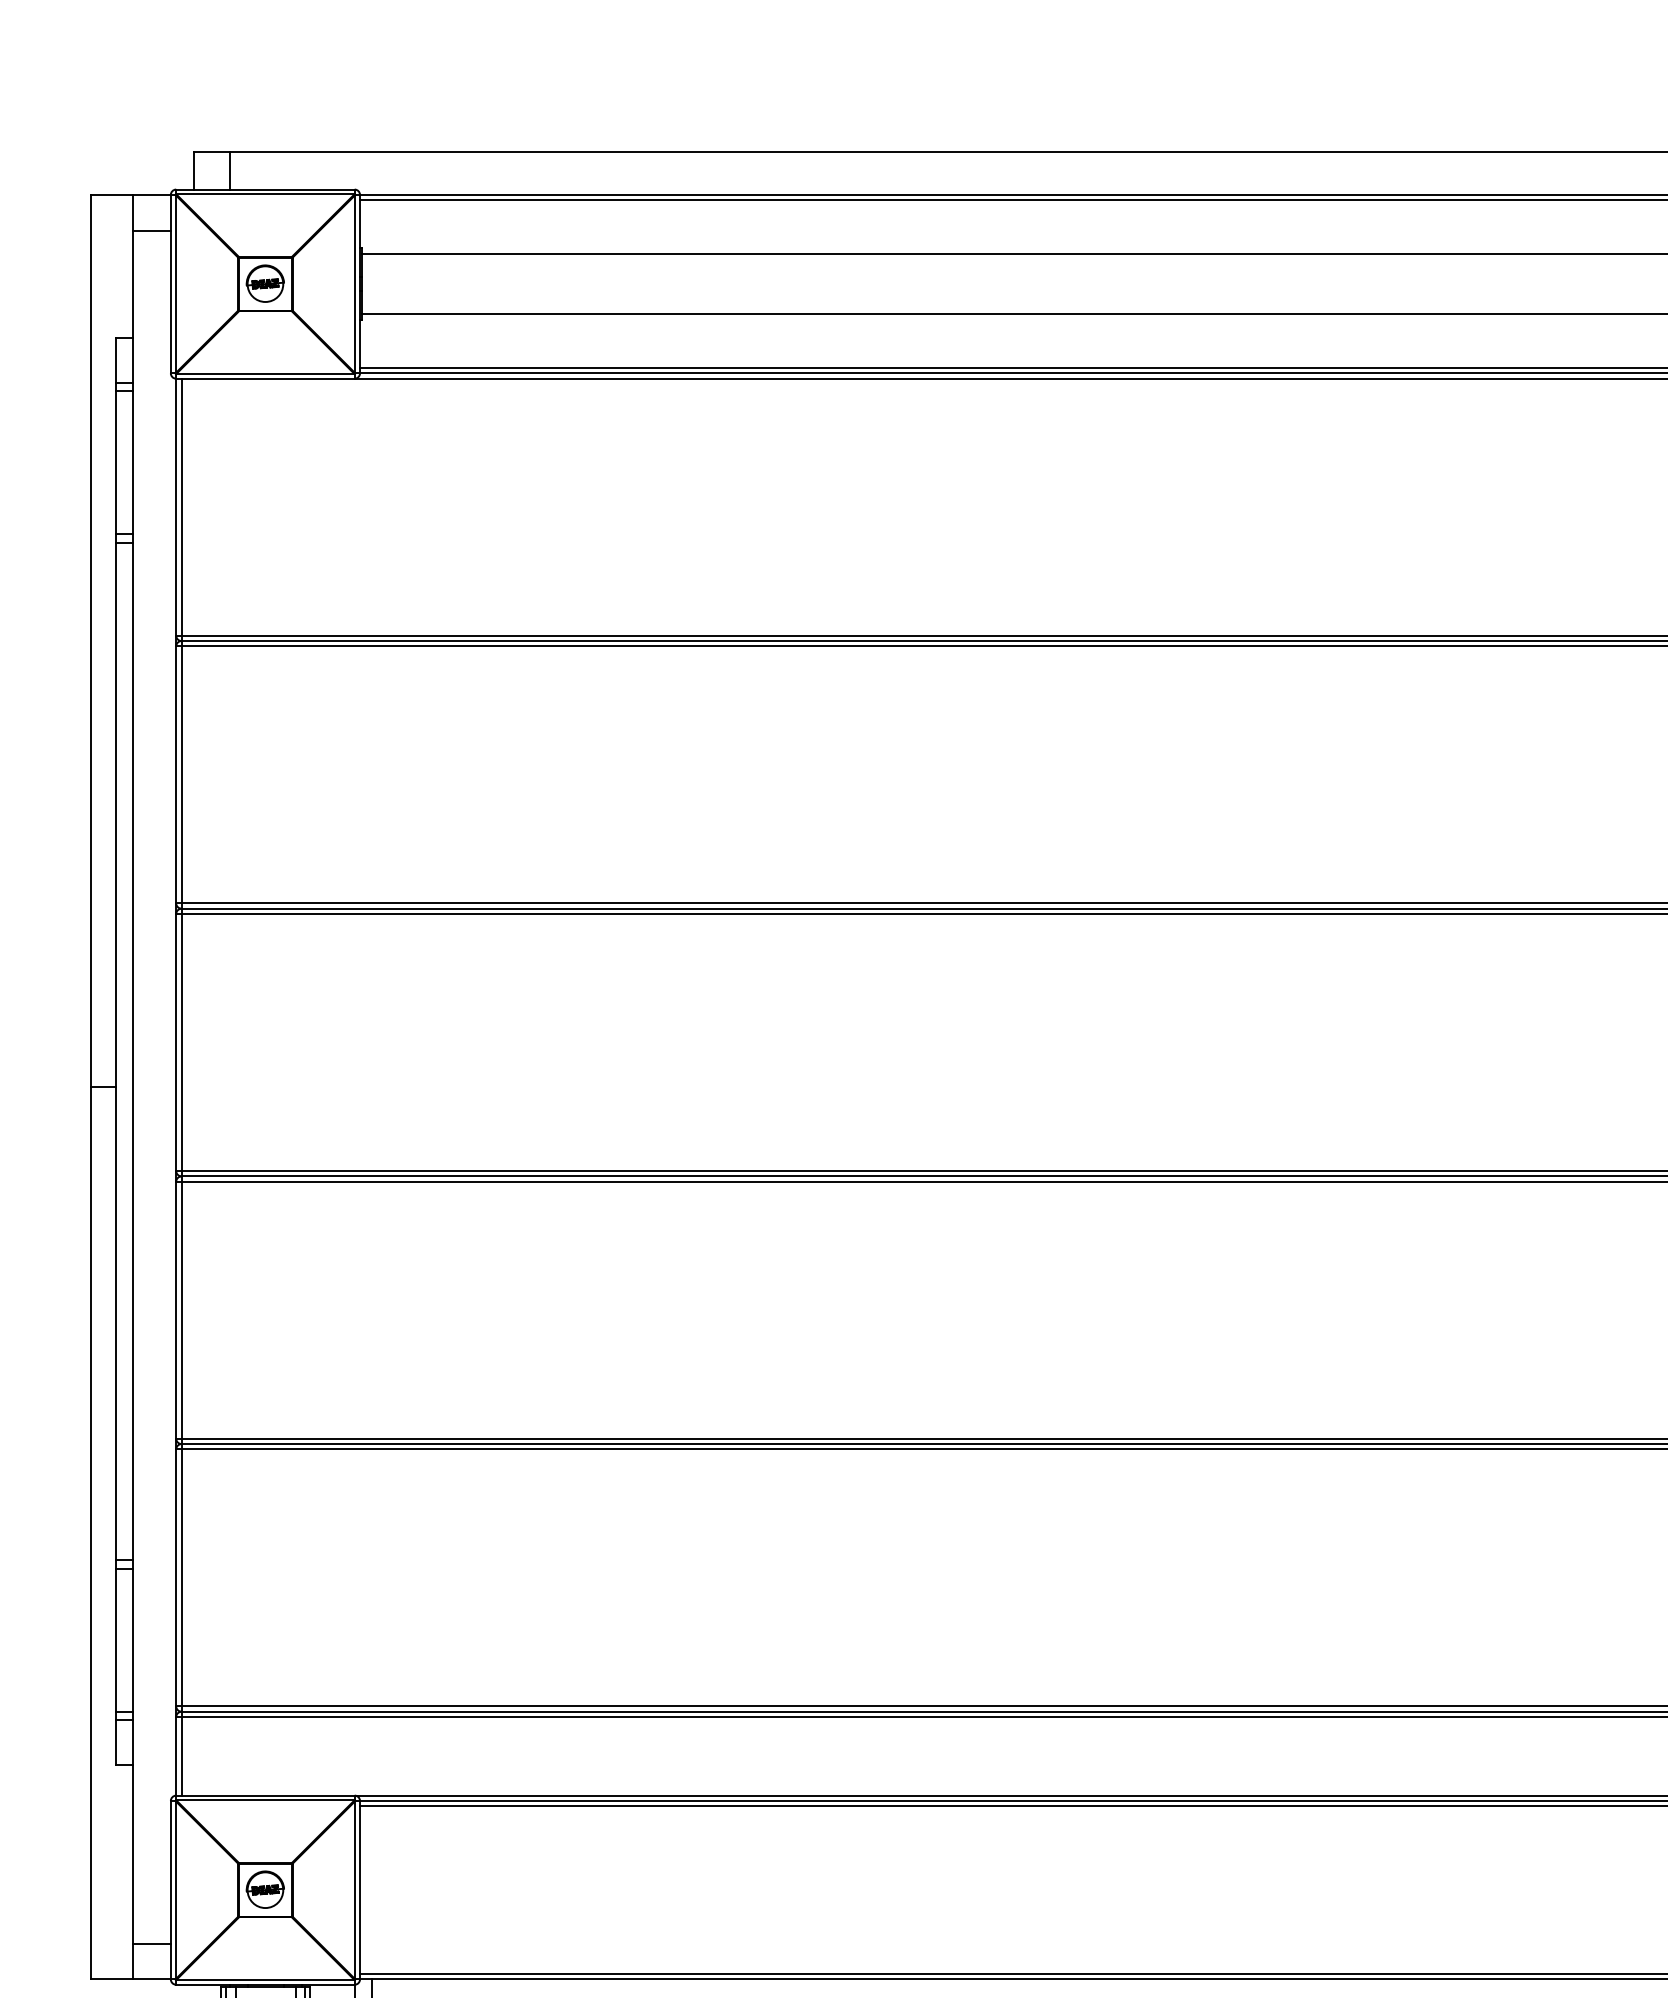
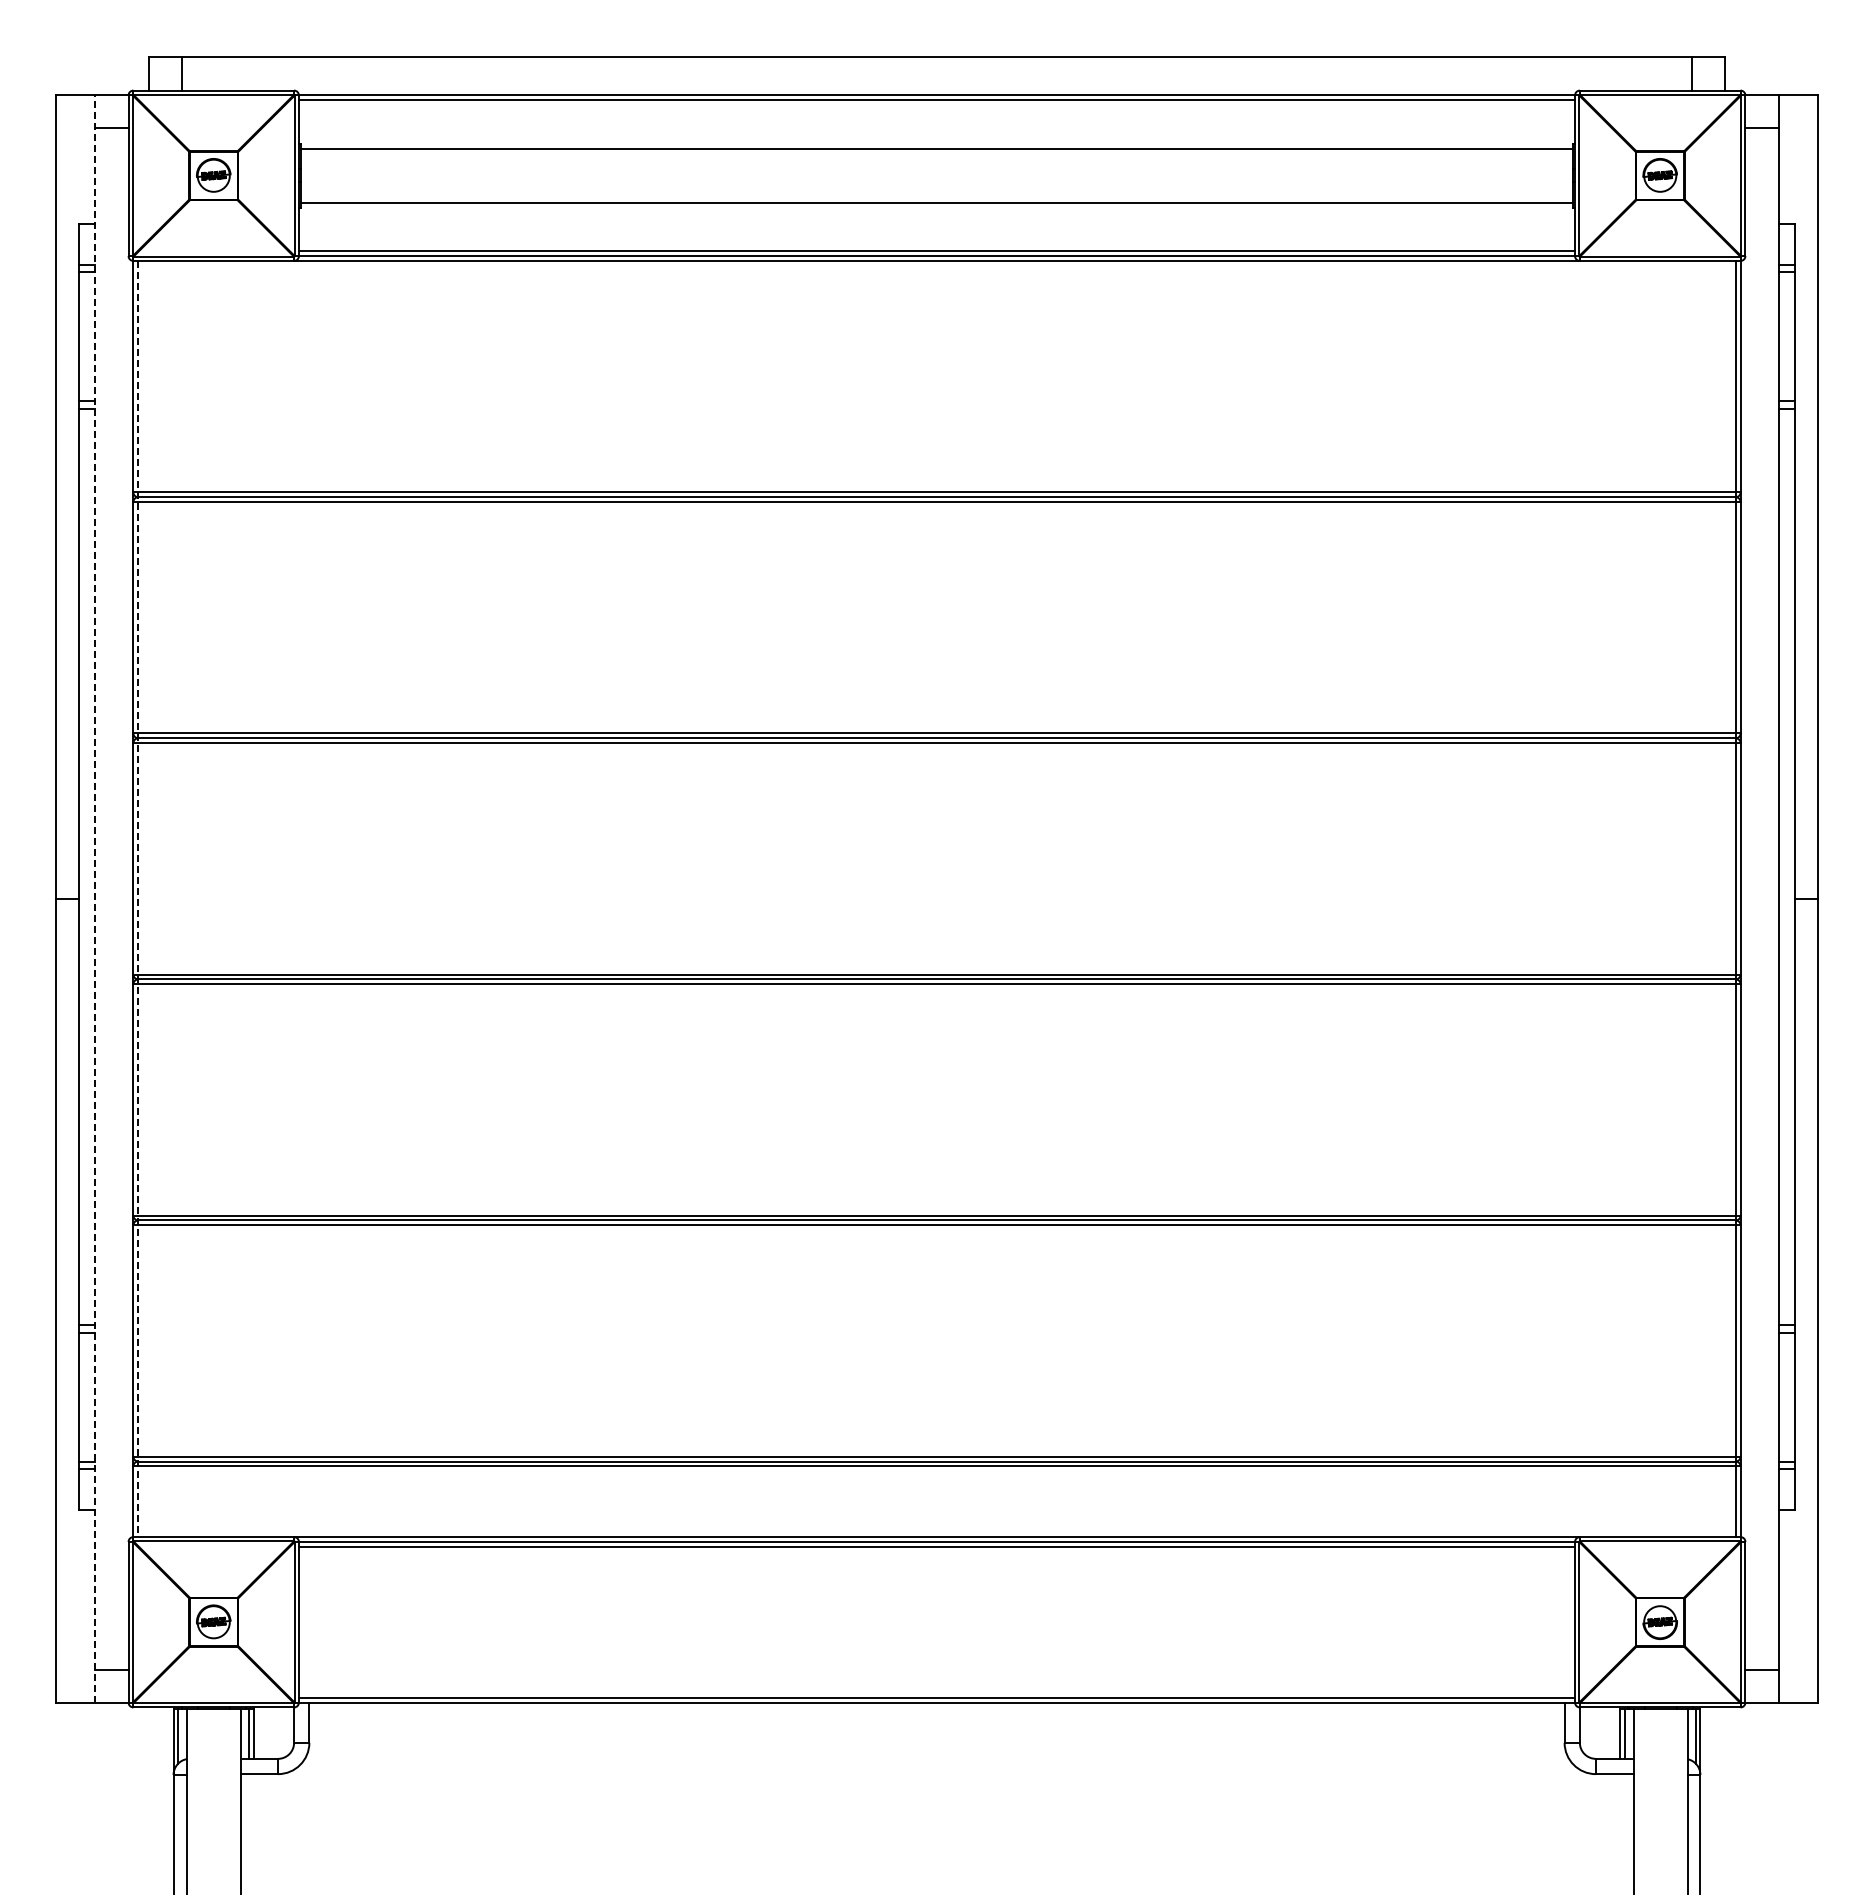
line: (133, 1087) -> (94, 899), solid -> dashed
line: (181, 1087) -> (138, 899), solid -> dashed

